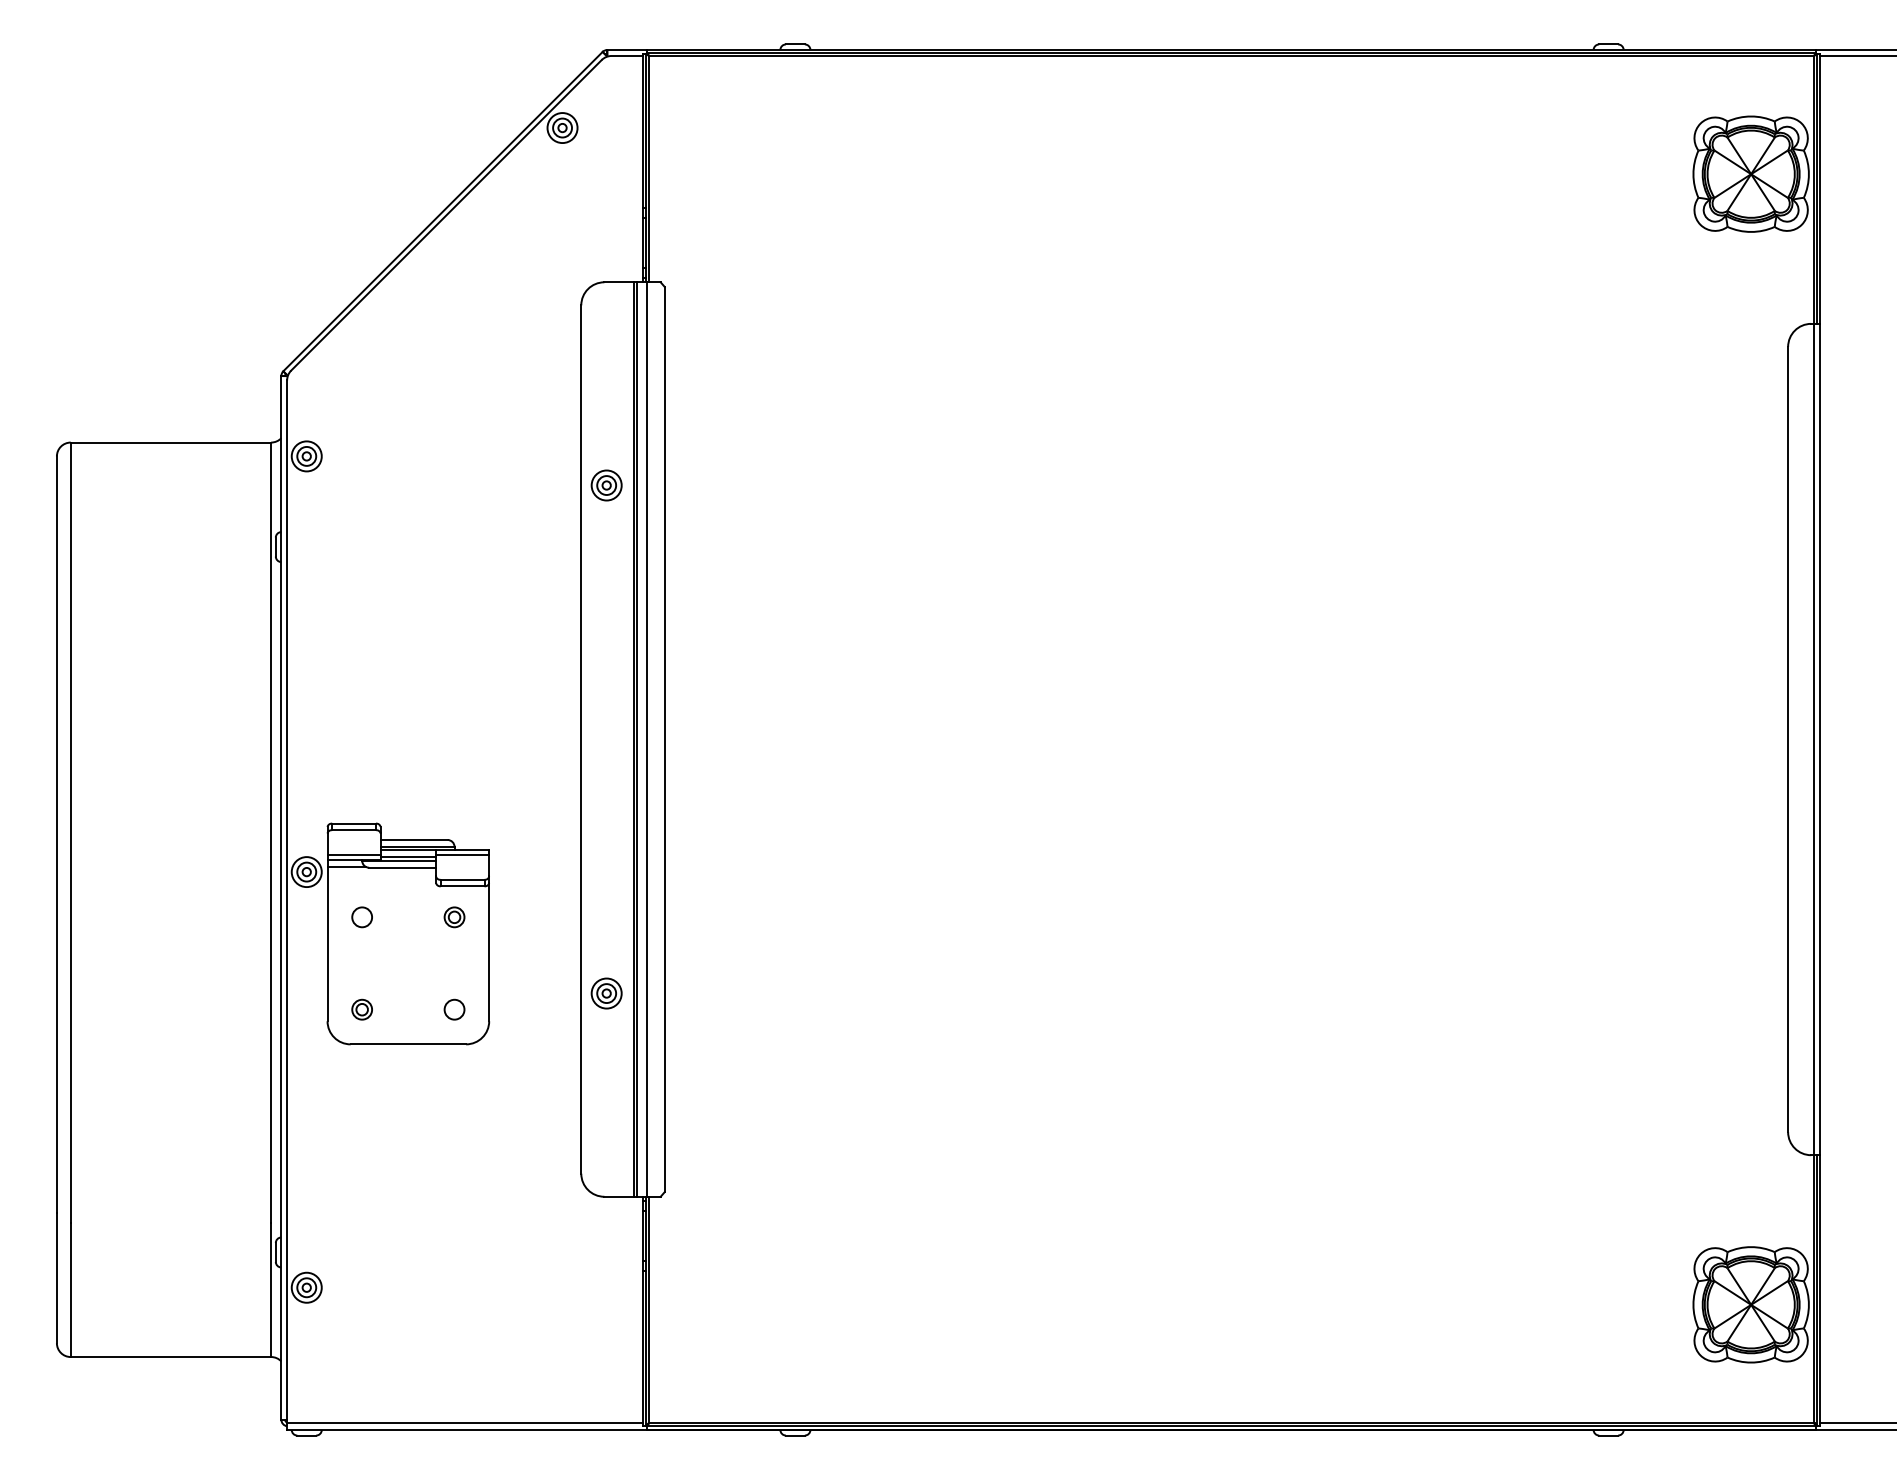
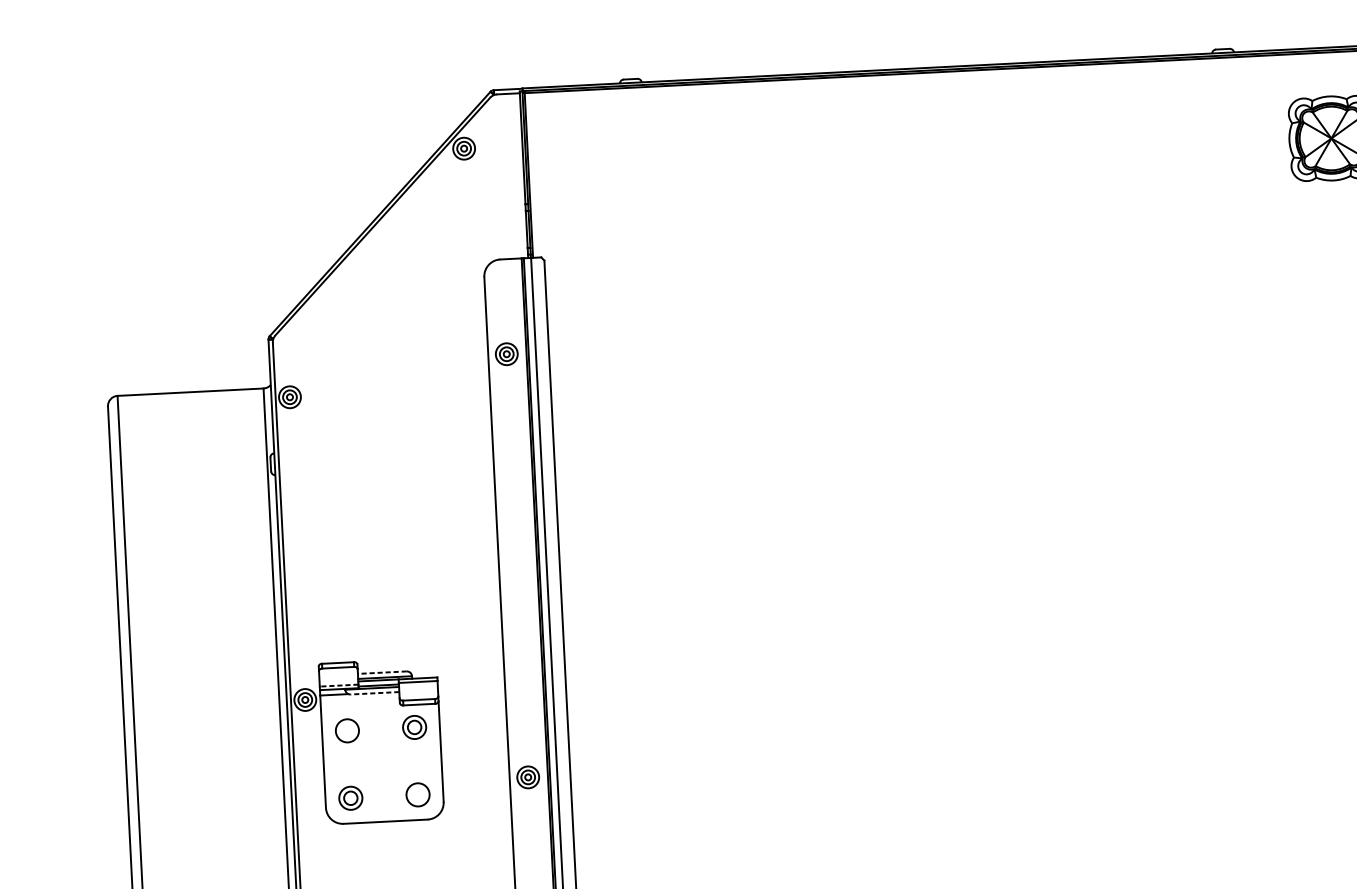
part: (606, 485) -> (506, 354), moved
line: (413, 839) -> (381, 672), solid -> dashed
line: (354, 854) -> (339, 685), solid -> dashed
line: (402, 867) -> (374, 693), solid -> dashed
circle: (361, 917) -> (346, 731), size x1.6
part: (454, 917) -> (414, 727), size x1.6
part: (361, 1009) -> (350, 798), size x1.6
circle: (454, 1009) -> (417, 794), size x1.6

